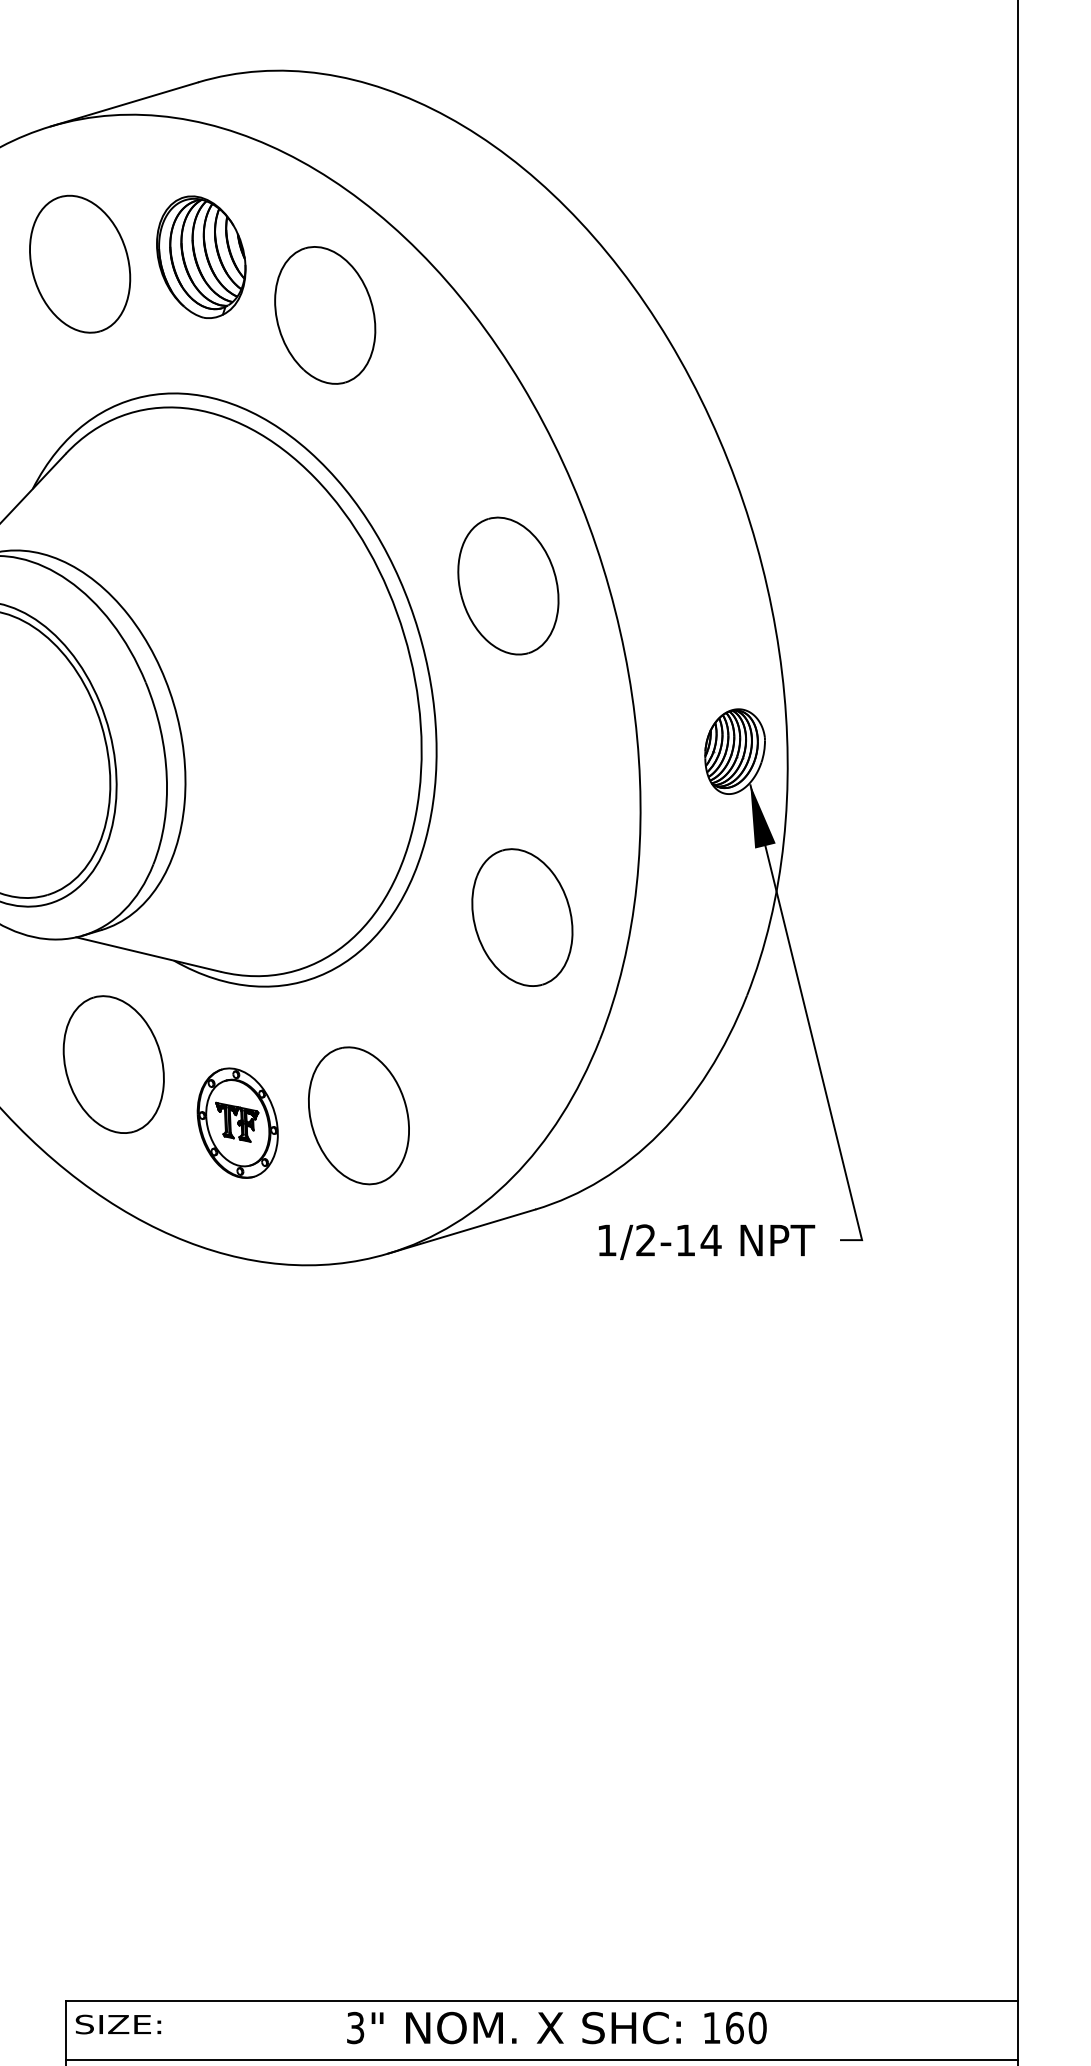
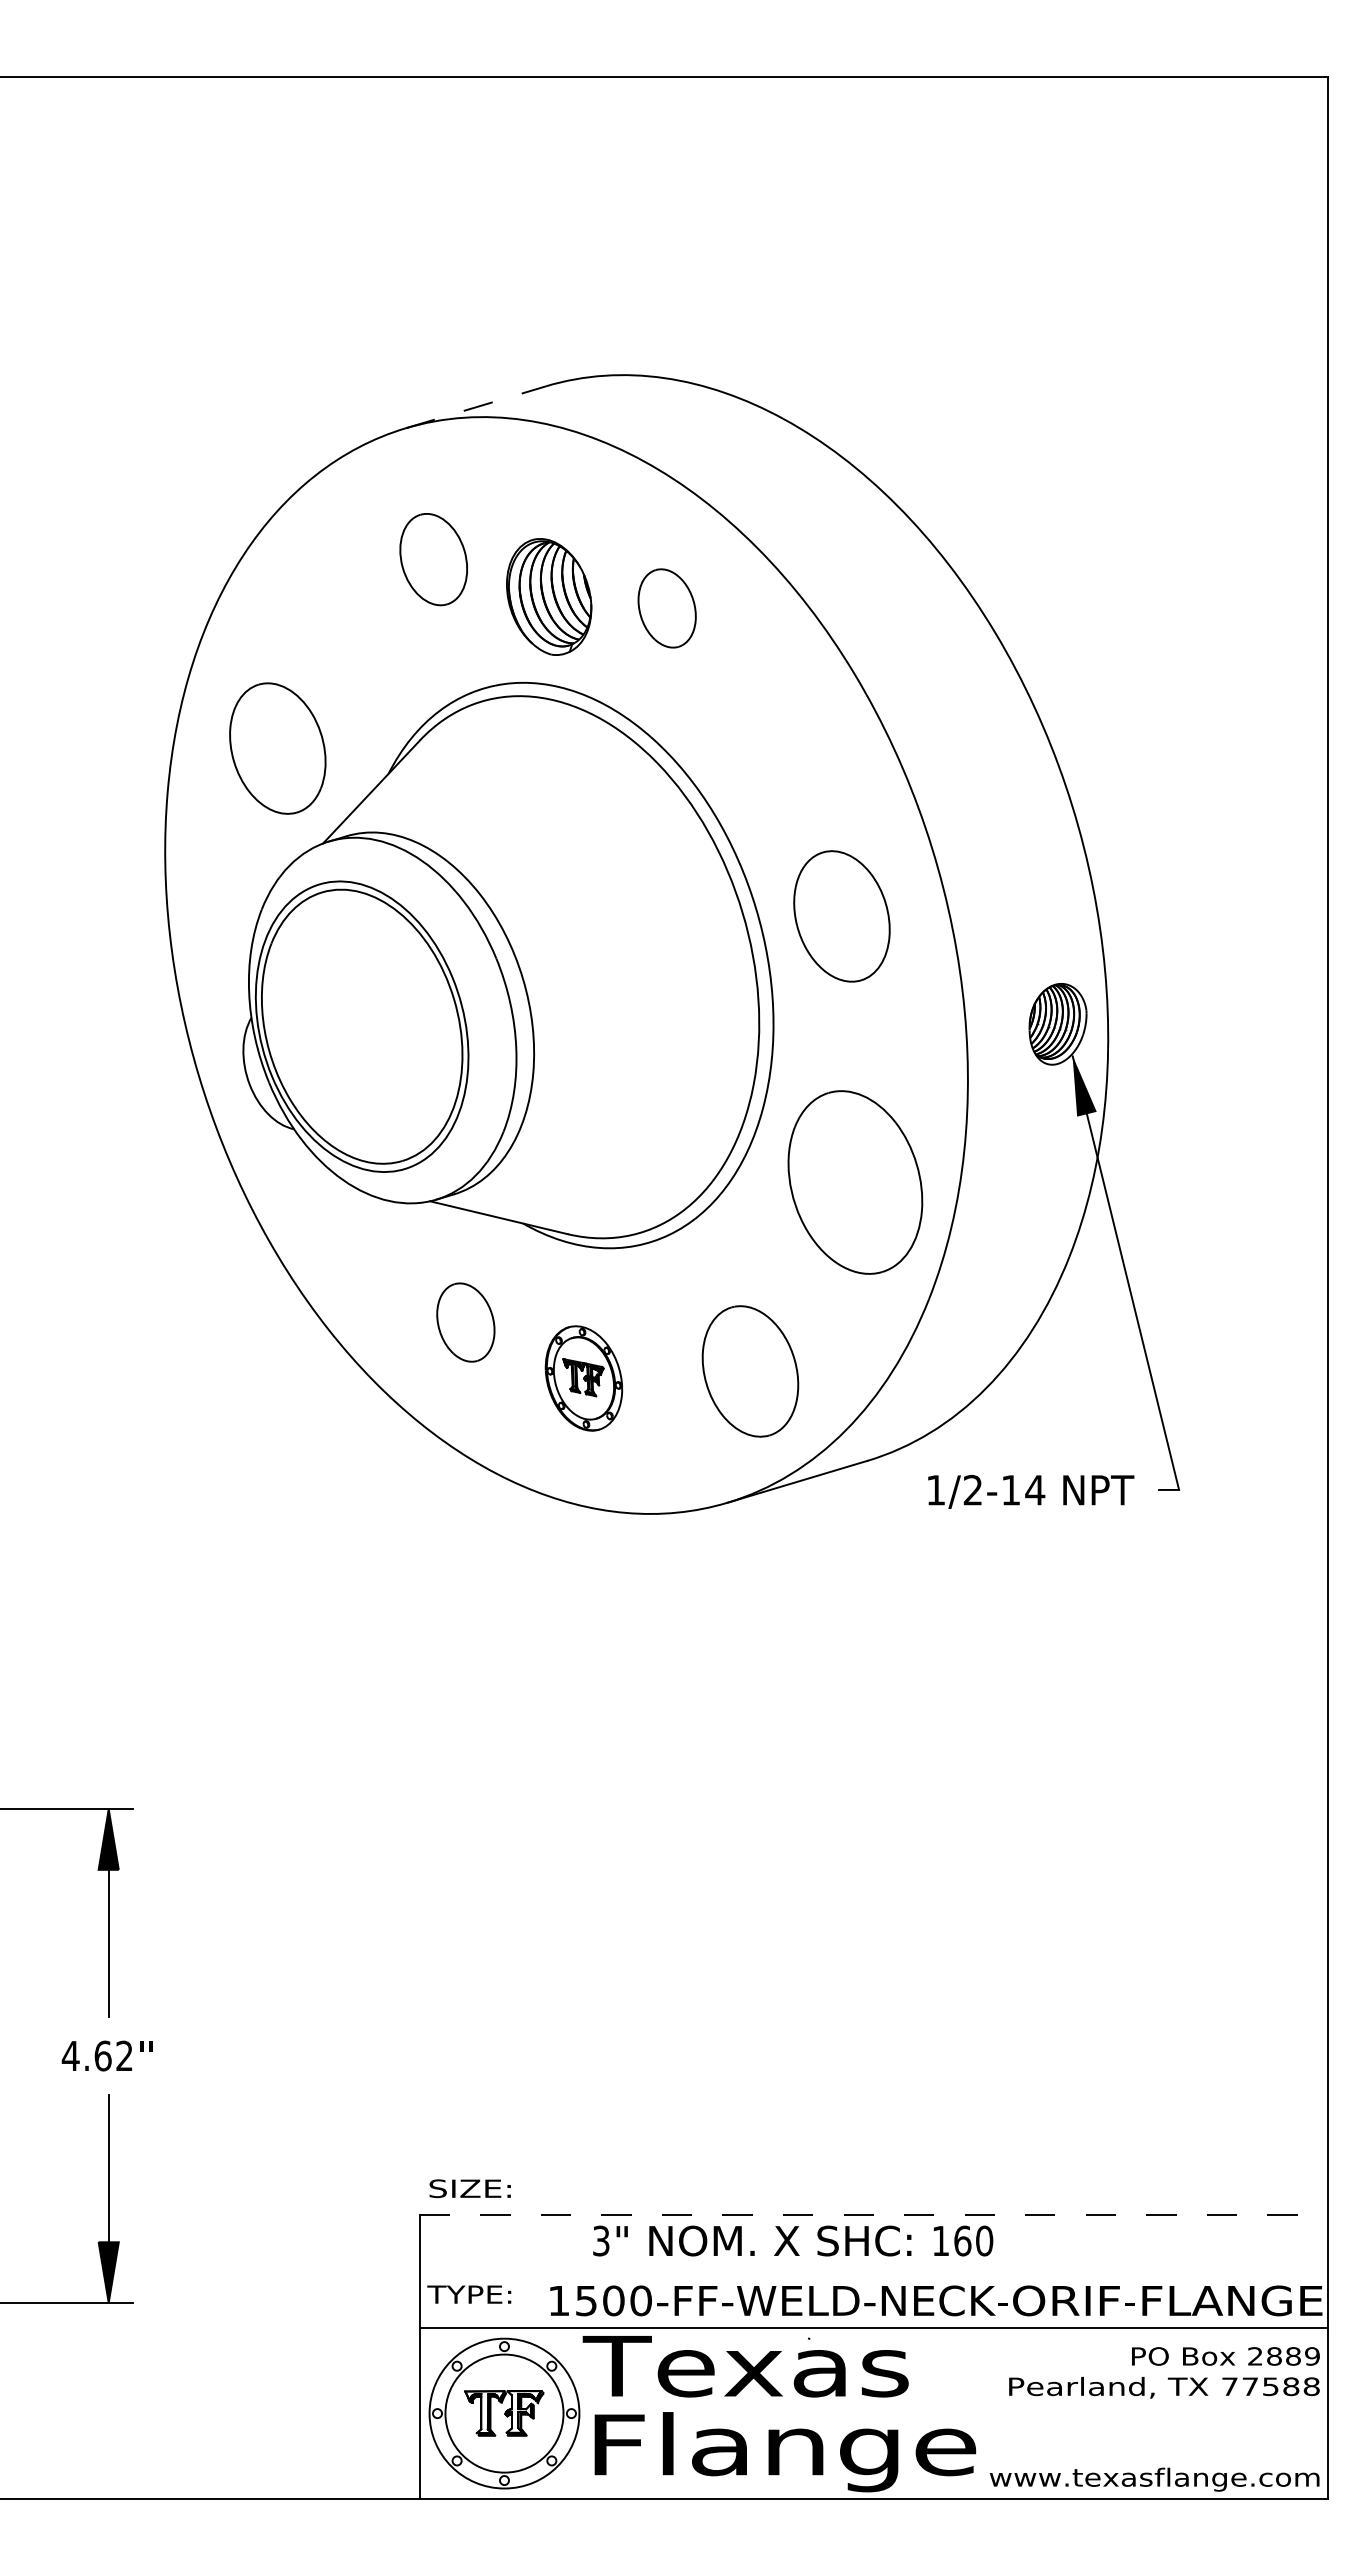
line: (125, 104) -> (476, 407), solid -> dashed
part: (201, 256) -> (549, 596), moved
part: (79, 264) -> (433, 559), size x0.7
part: (324, 315) -> (666, 608), size x0.6
part: (507, 586) -> (841, 916), moved
part: (521, 917) -> (854, 1182), size x1.4
part: (113, 1064) -> (465, 1322), size x0.6
part: (358, 1115) -> (750, 1371), moved
line: (542, 2000) -> (874, 2214), solid -> dashed
text: (117, 2024) -> (469, 2188), moved
text: (557, 2027) -> (793, 2240), moved
line: (541, 2059) -> (873, 2271), removed

